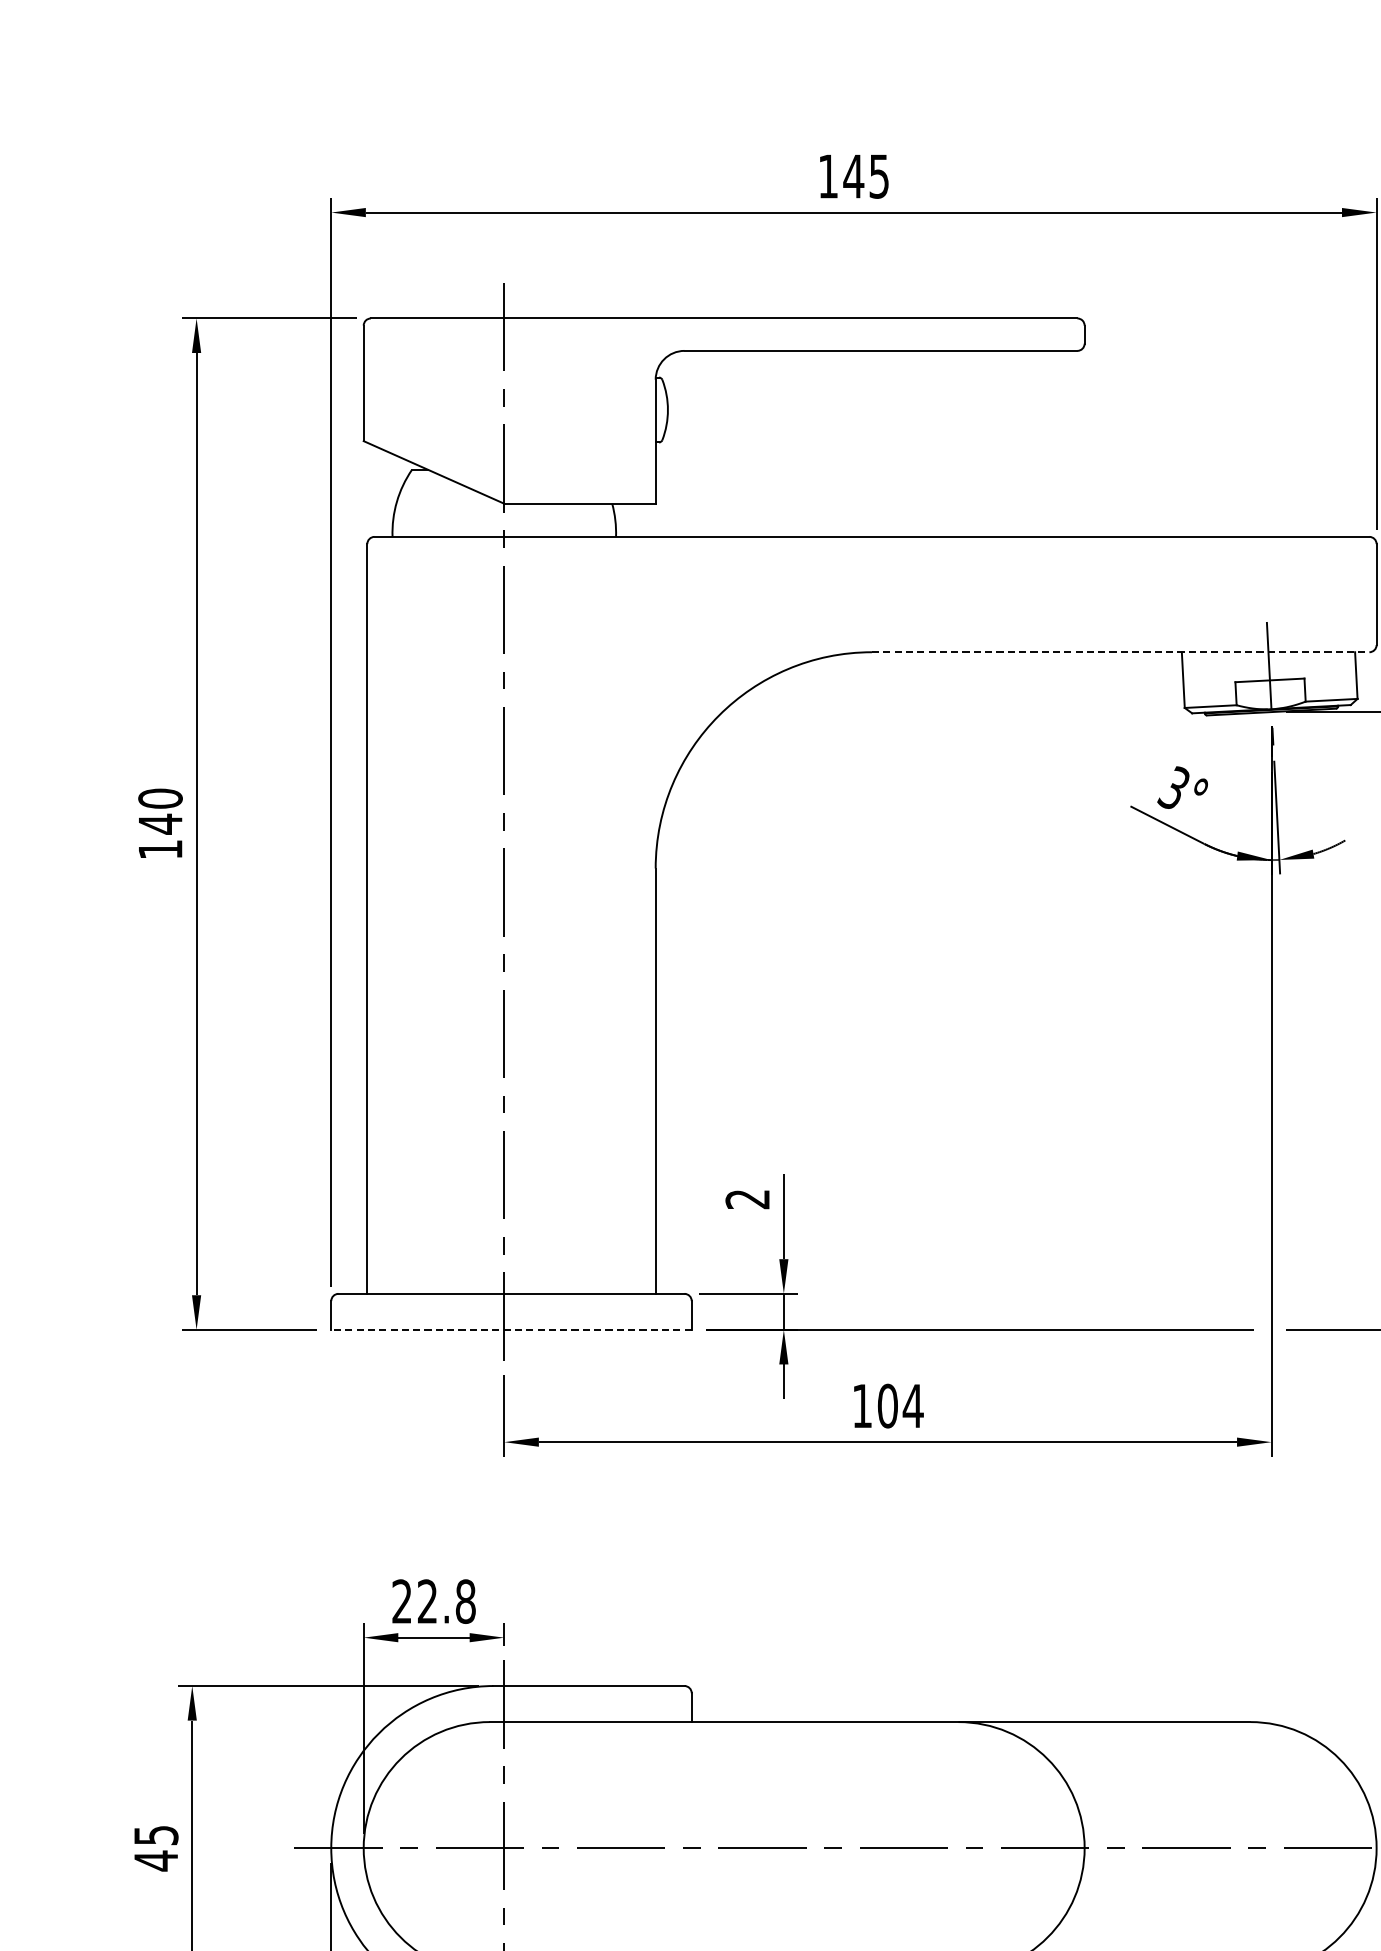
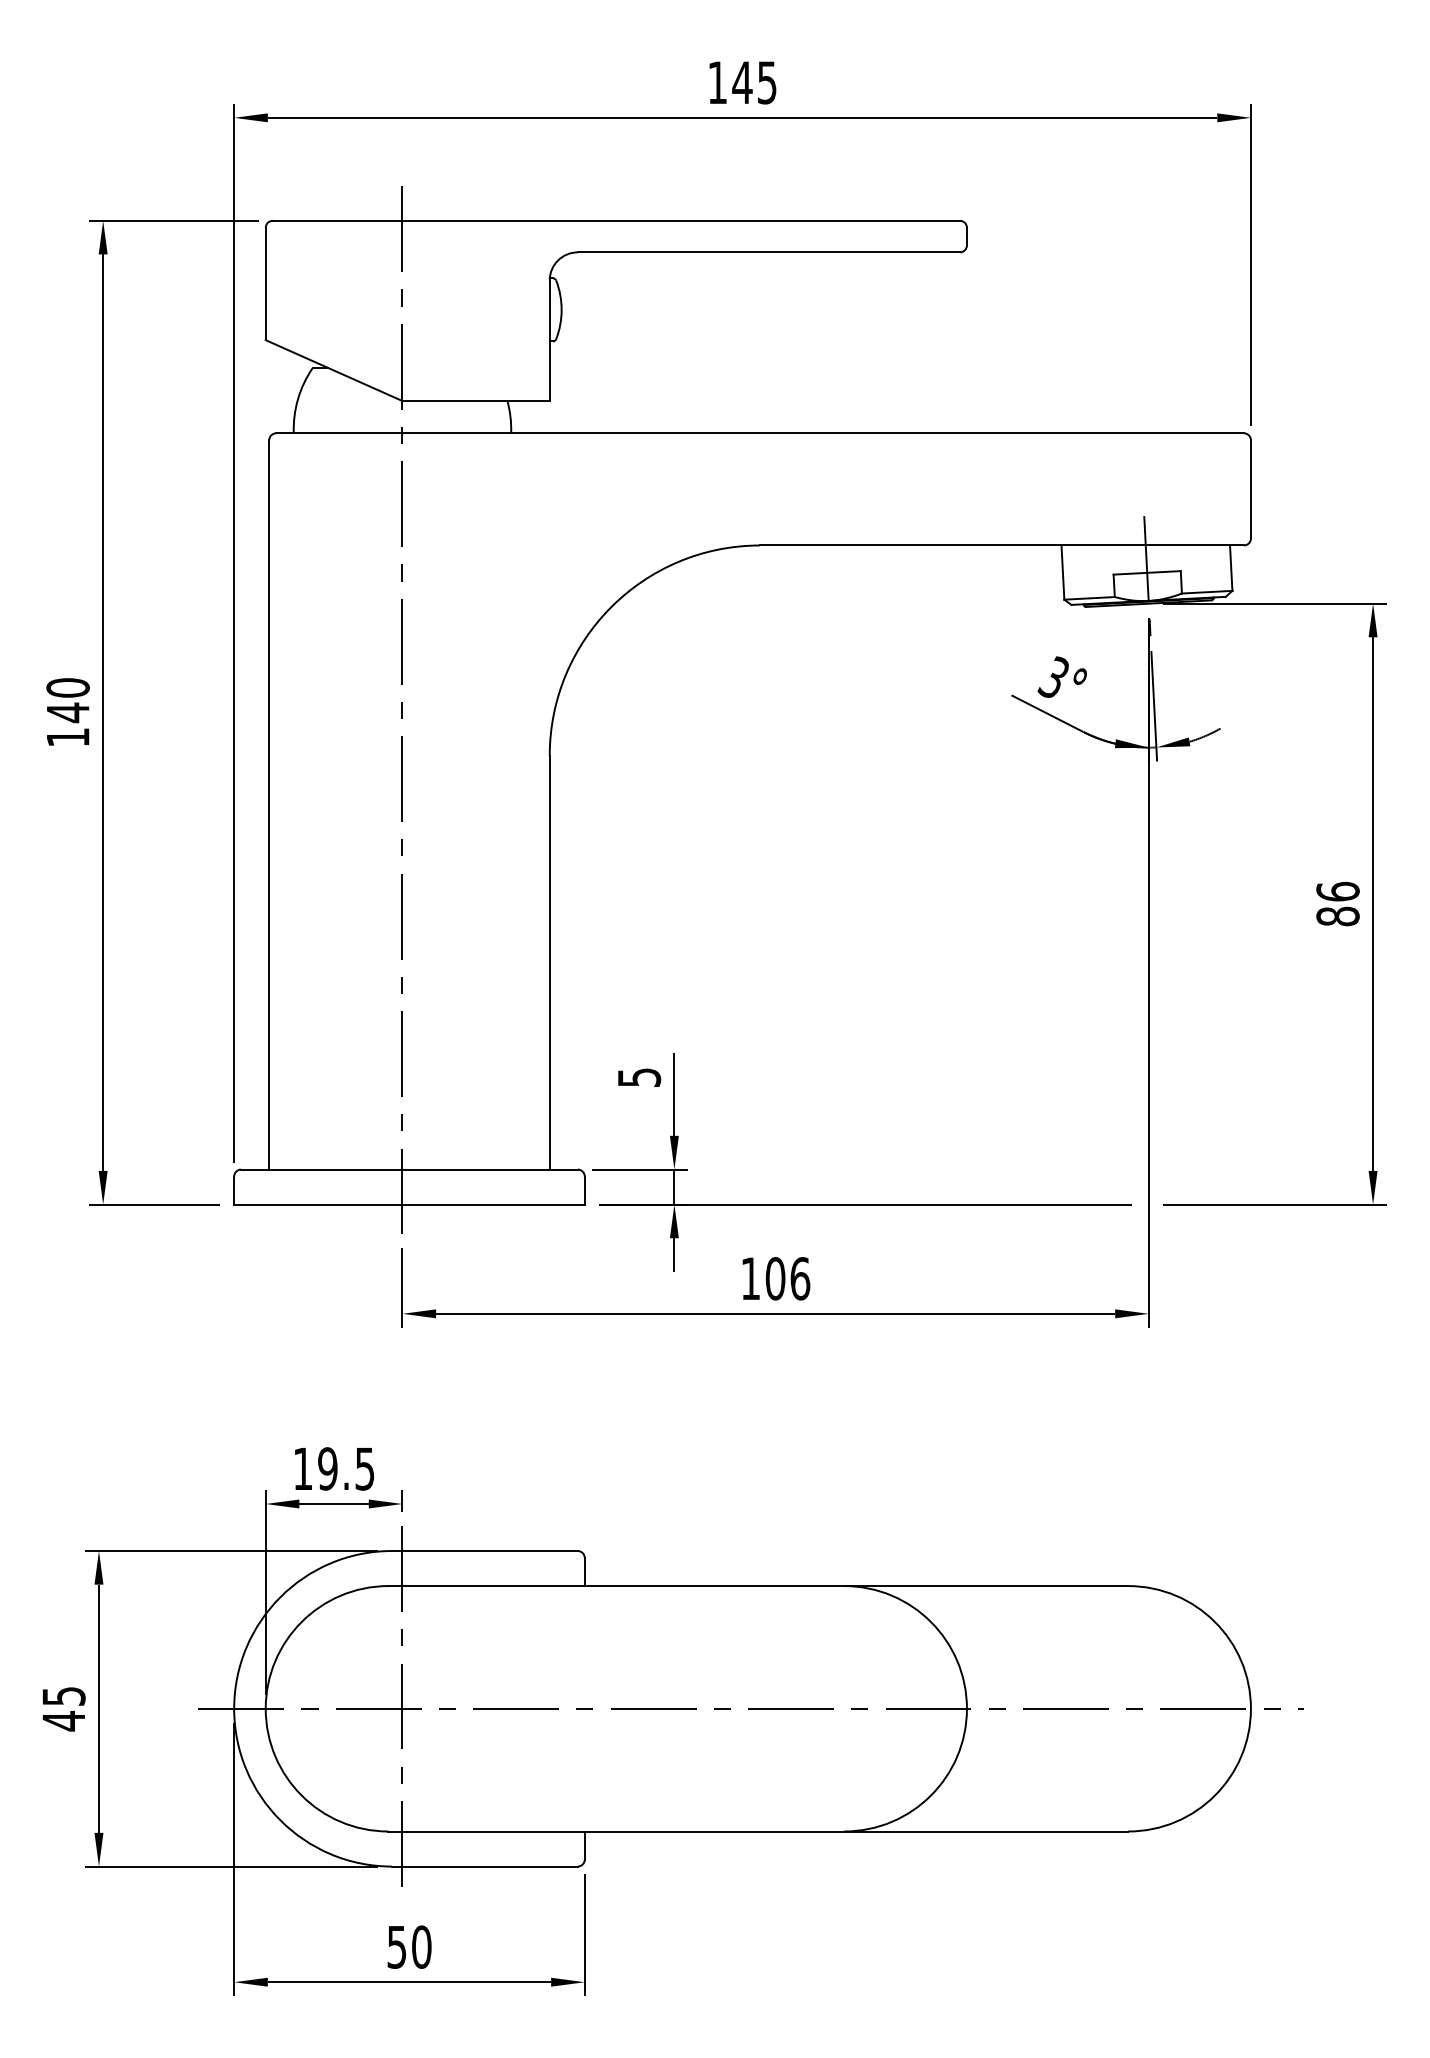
line: (1121, 652) -> (1002, 545), dashed -> solid
text: (747, 1199) -> (639, 1077), 2 -> 5
line: (510, 1329) -> (408, 1204), dashed -> solid
text: (913, 1405) -> (800, 1278), 104 -> 106
text: (433, 1601) -> (333, 1468), 22.8 -> 19.5

